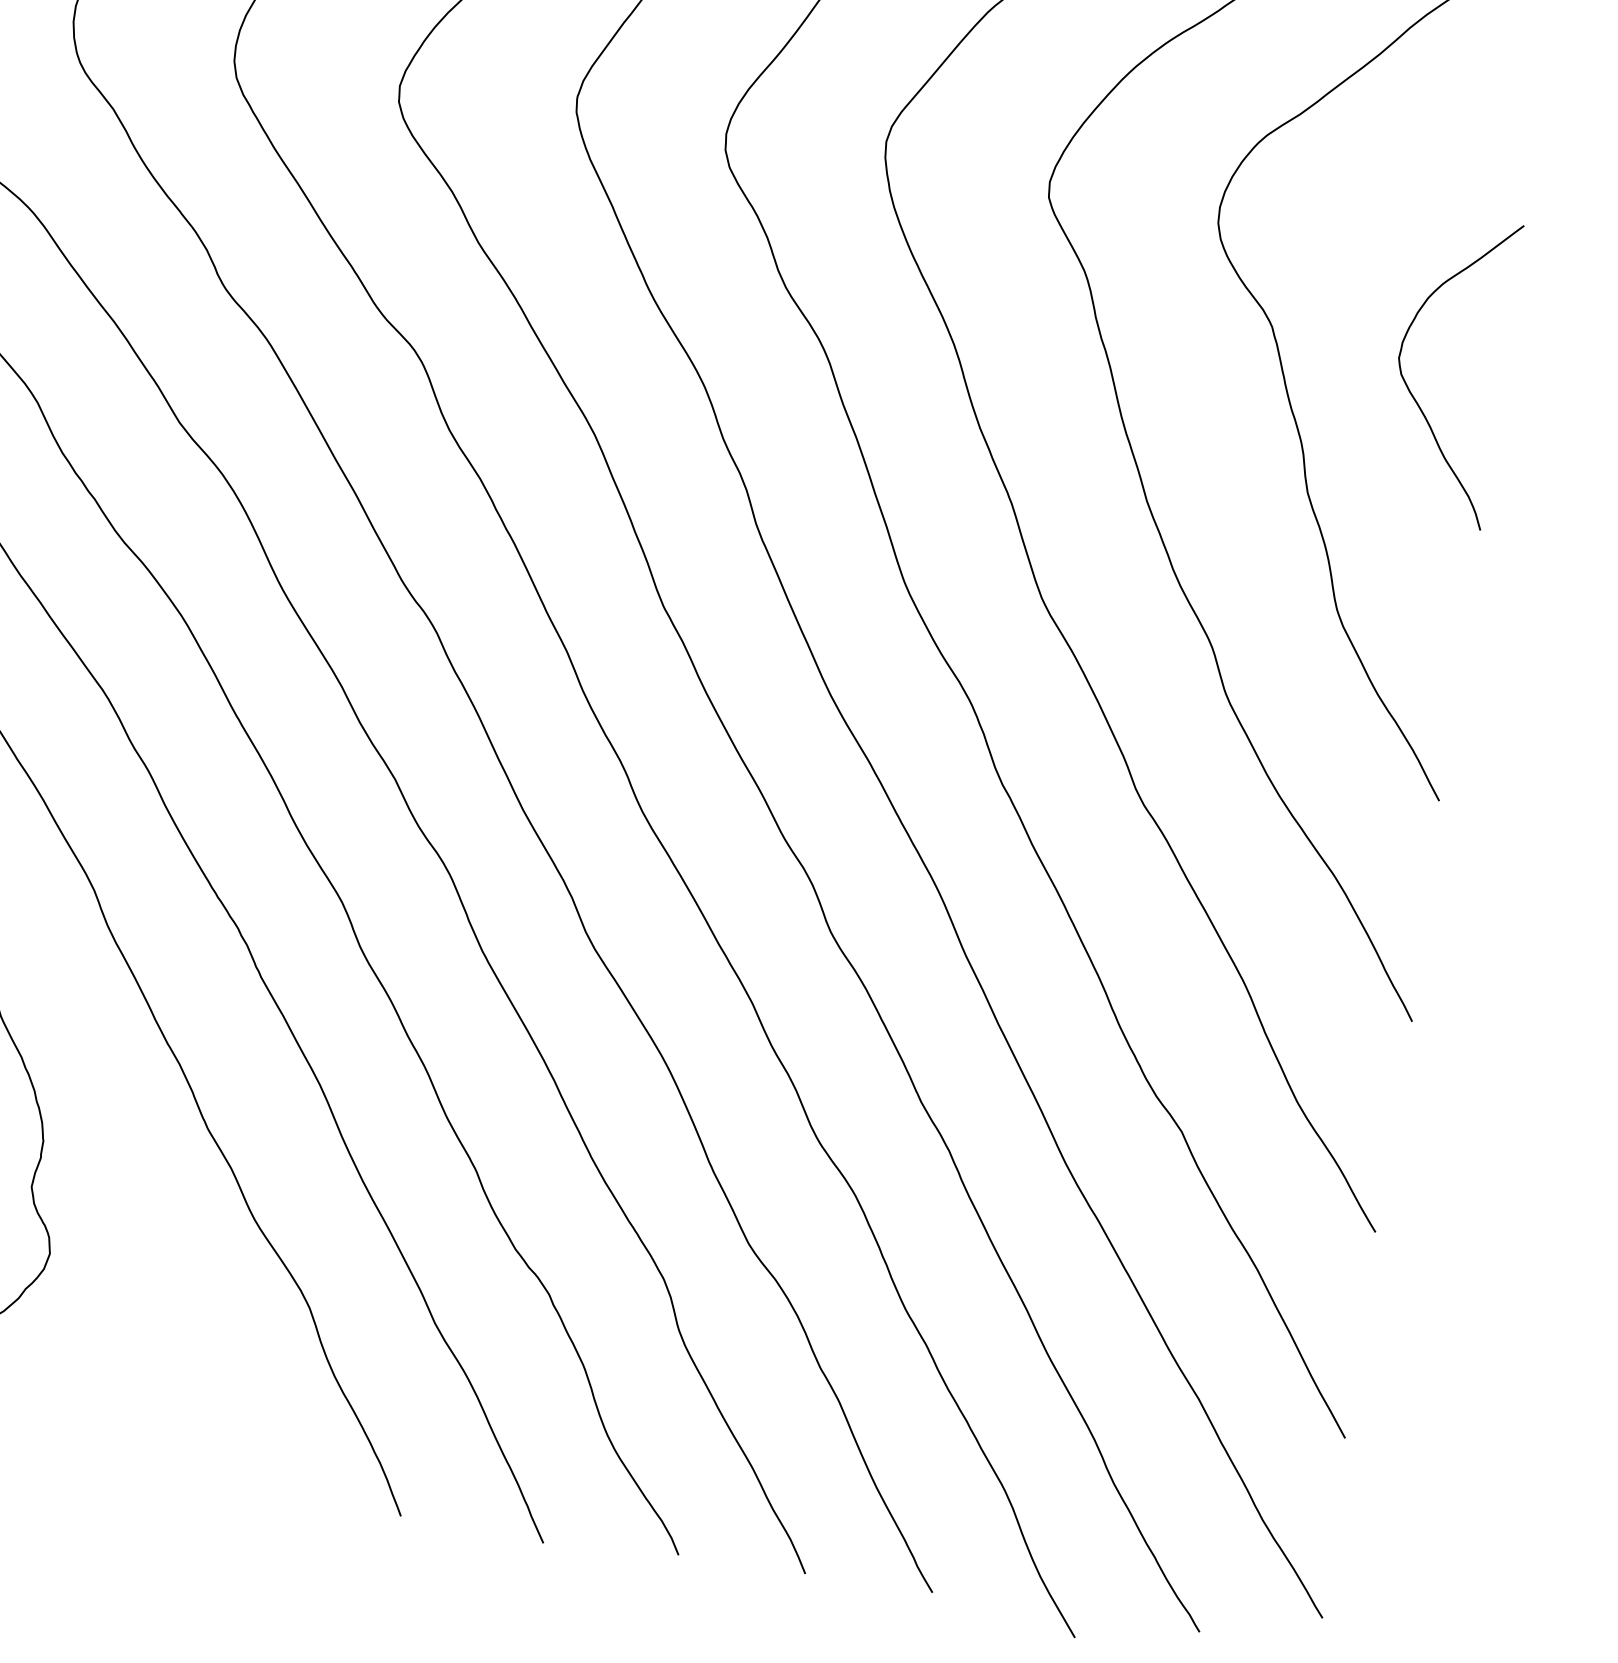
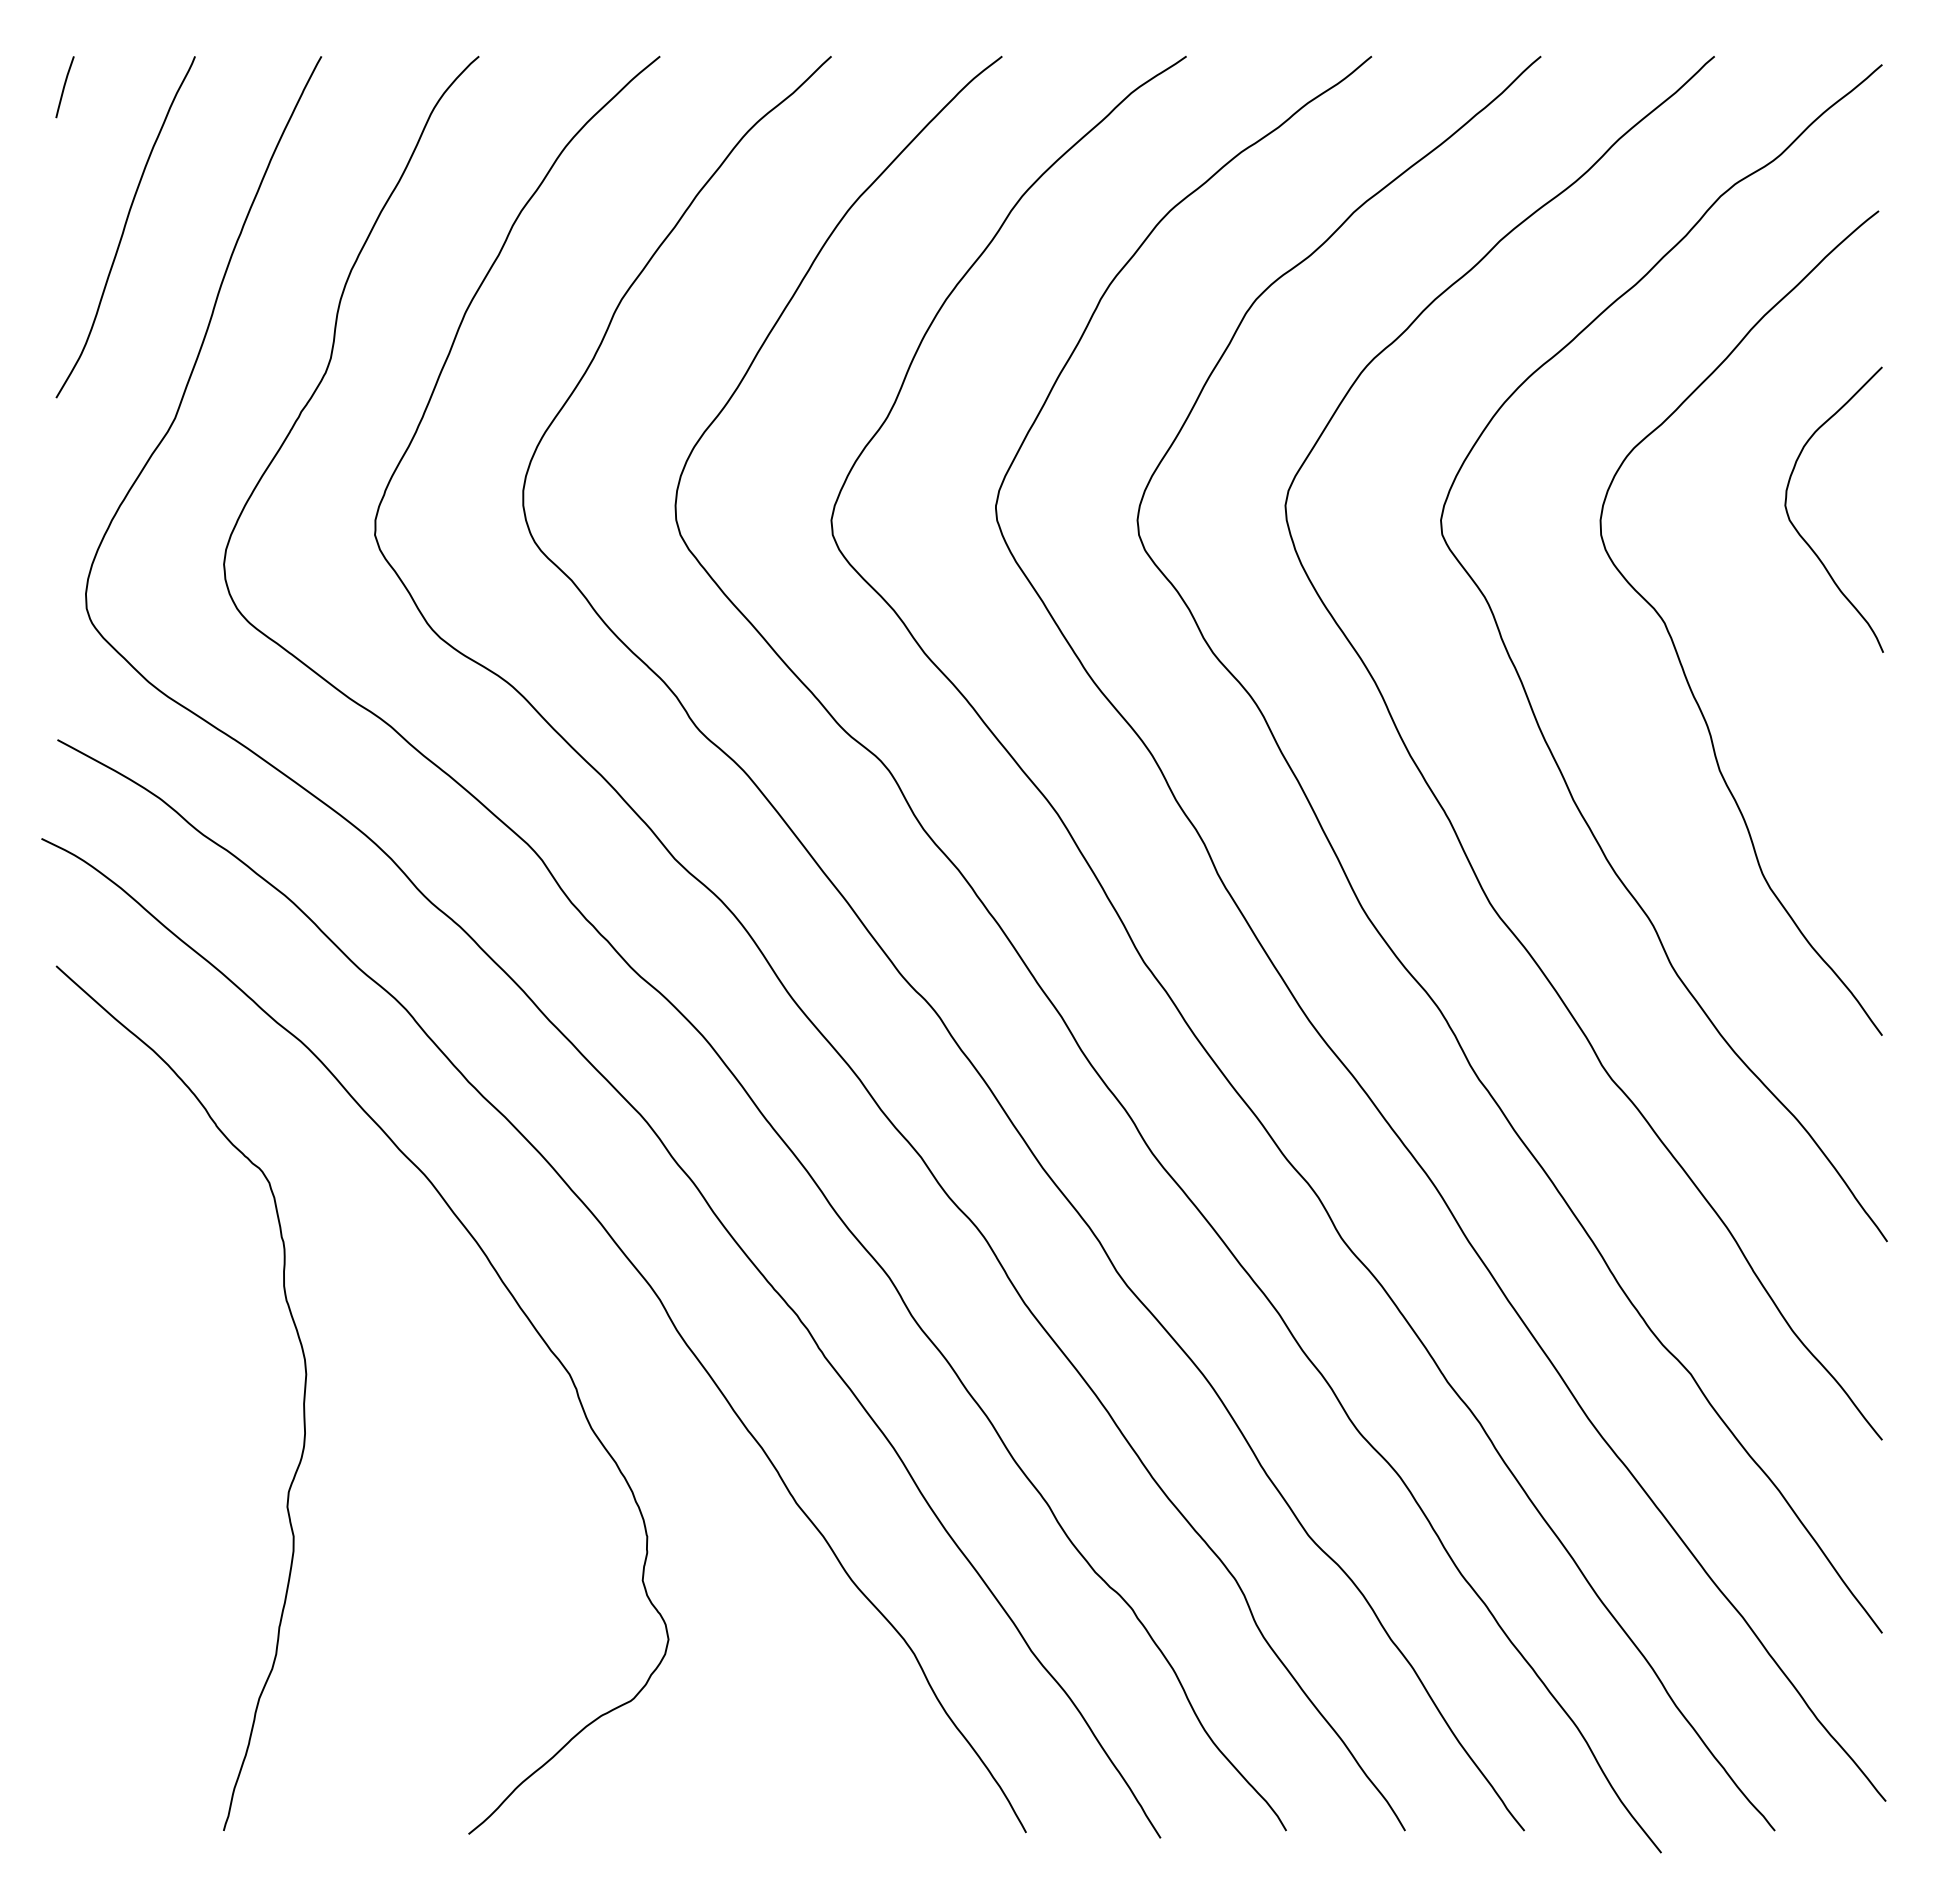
curve: (1414, 396) -> (1804, 538), moved

